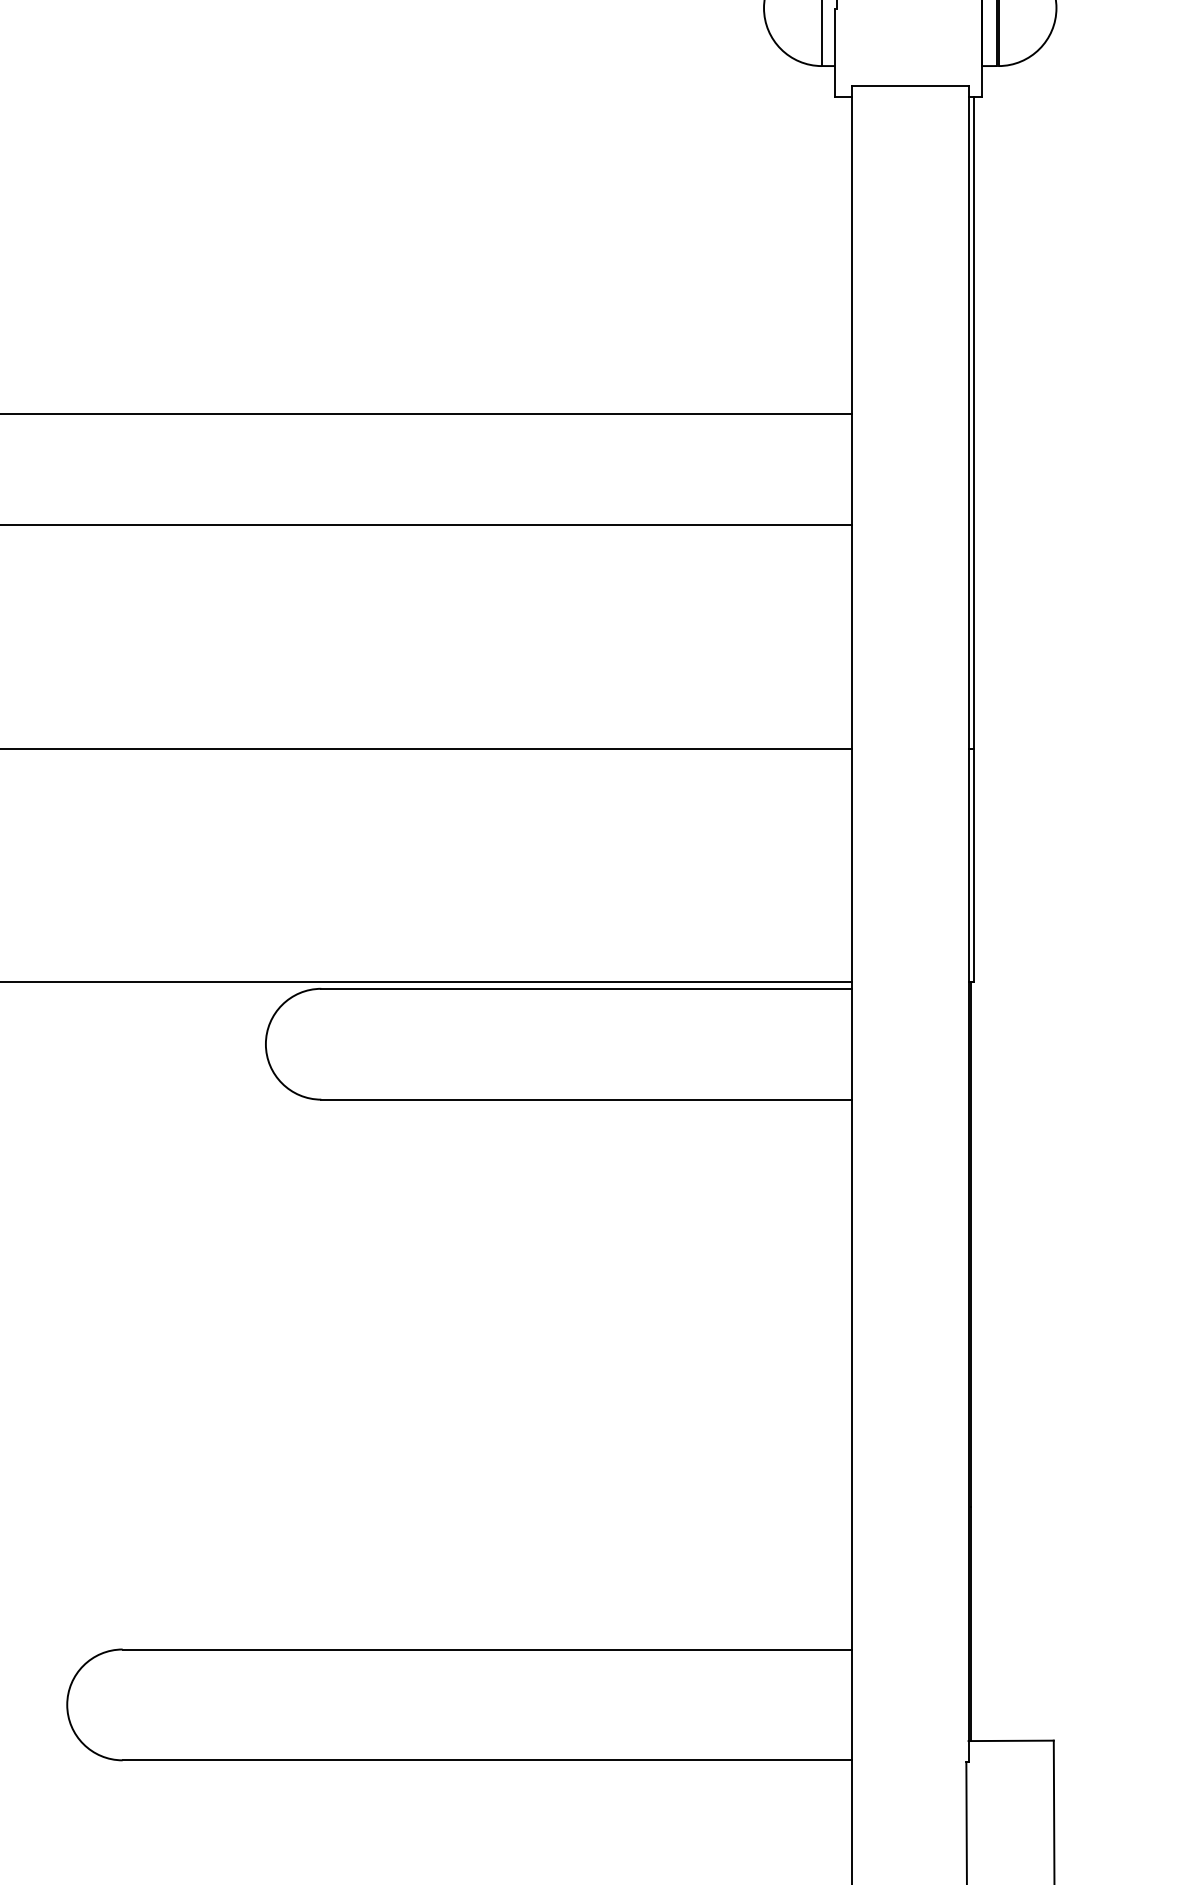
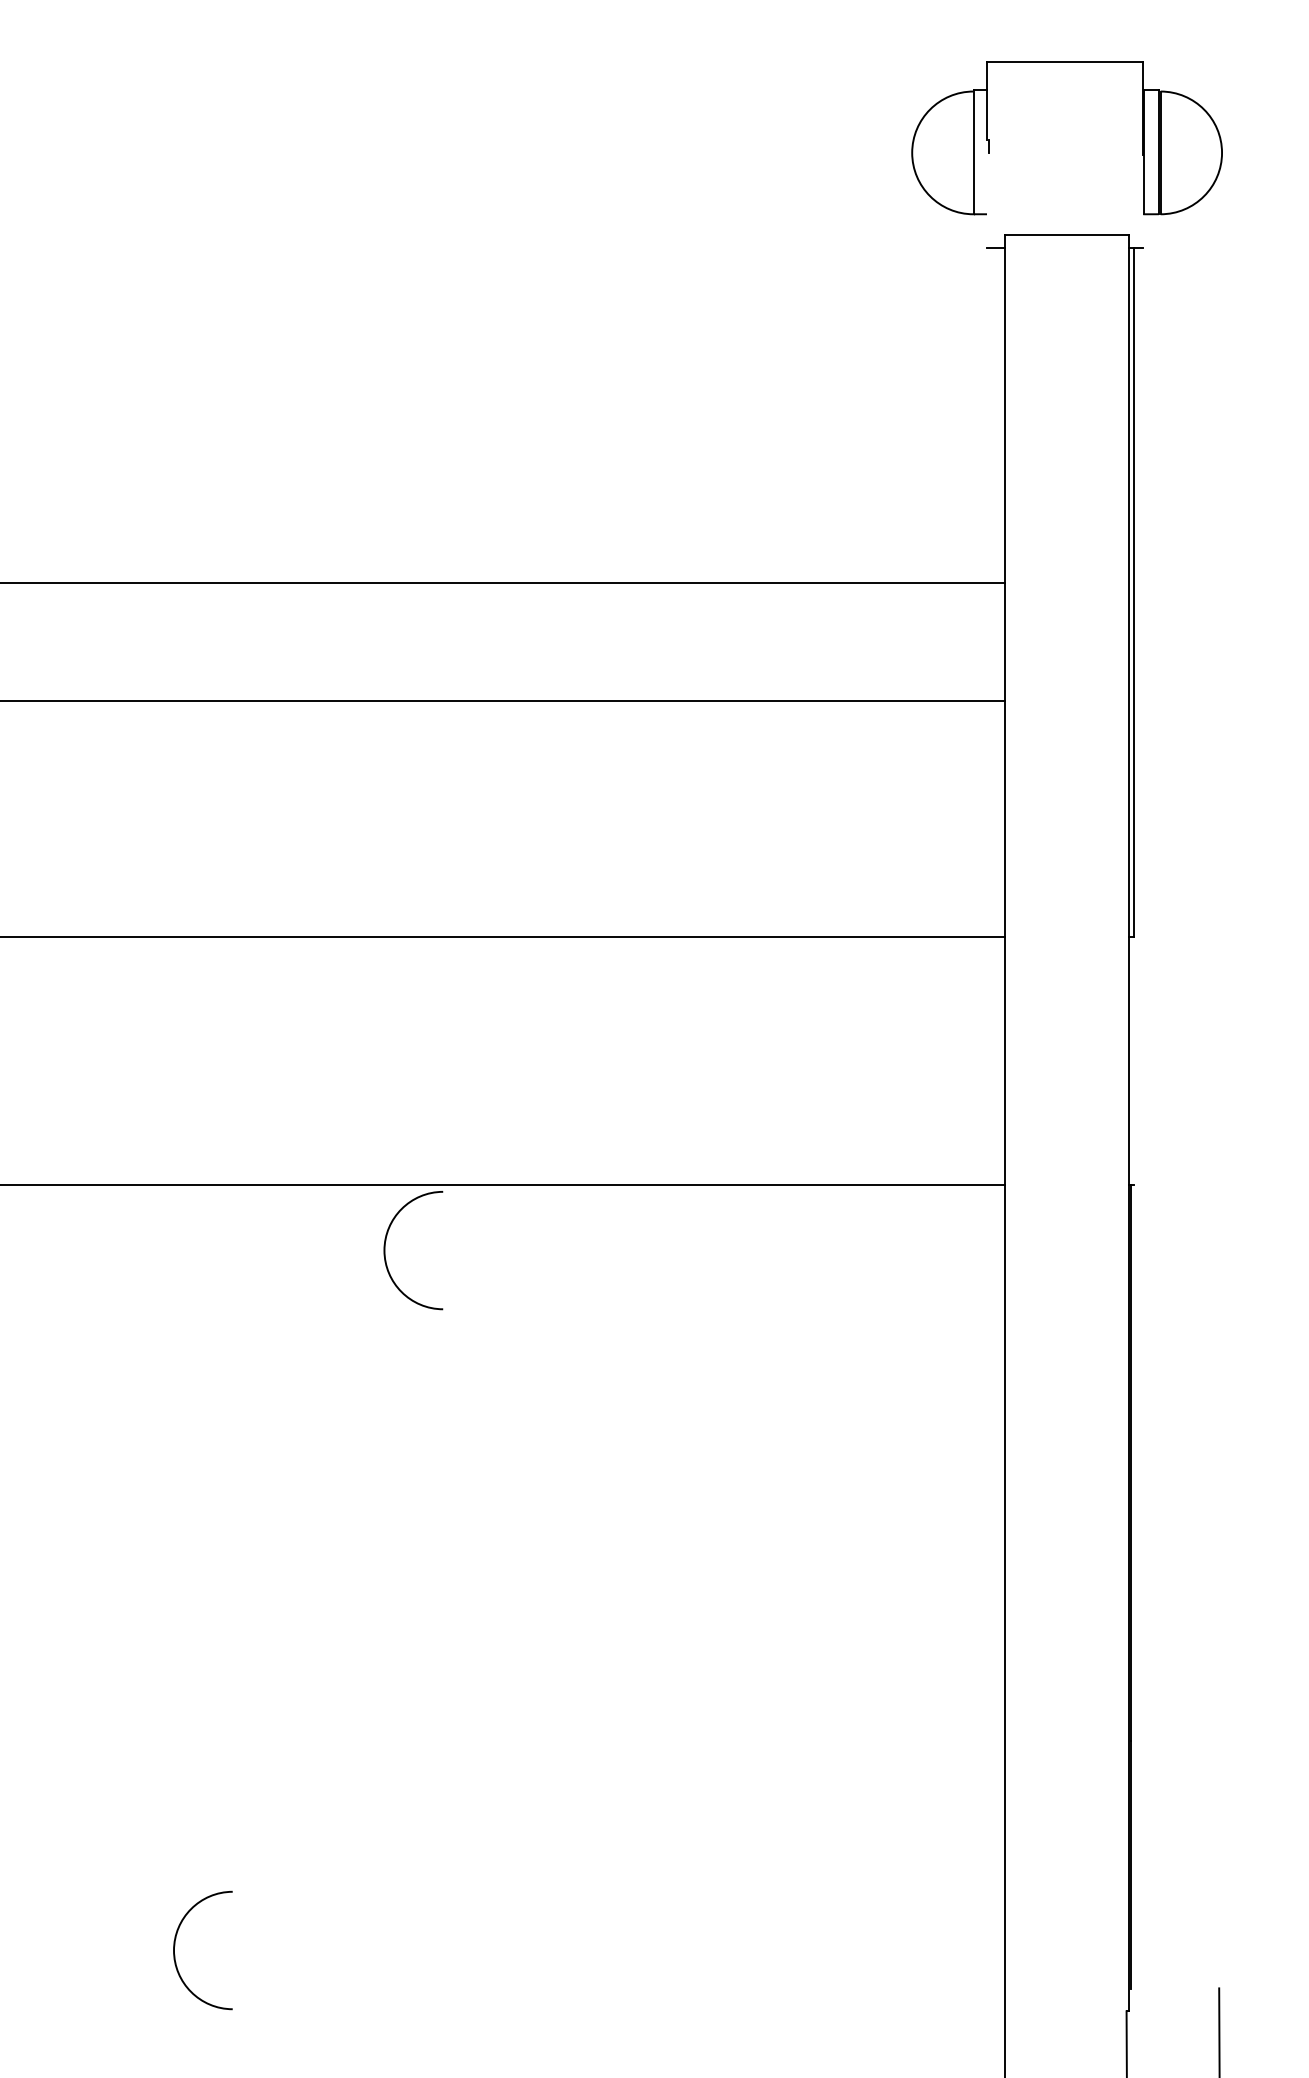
line: (835, 53) -> (987, 200), removed
line: (982, 53) -> (1143, 200), removed
line: (973, 864) -> (1134, 1060), removed
line: (586, 988) -> (724, 1191), removed
line: (586, 1099) -> (724, 1309), removed
line: (486, 1649) -> (618, 1891), removed
line: (1010, 1740) -> (1173, 1988), removed
line: (486, 1760) -> (618, 2009), removed

